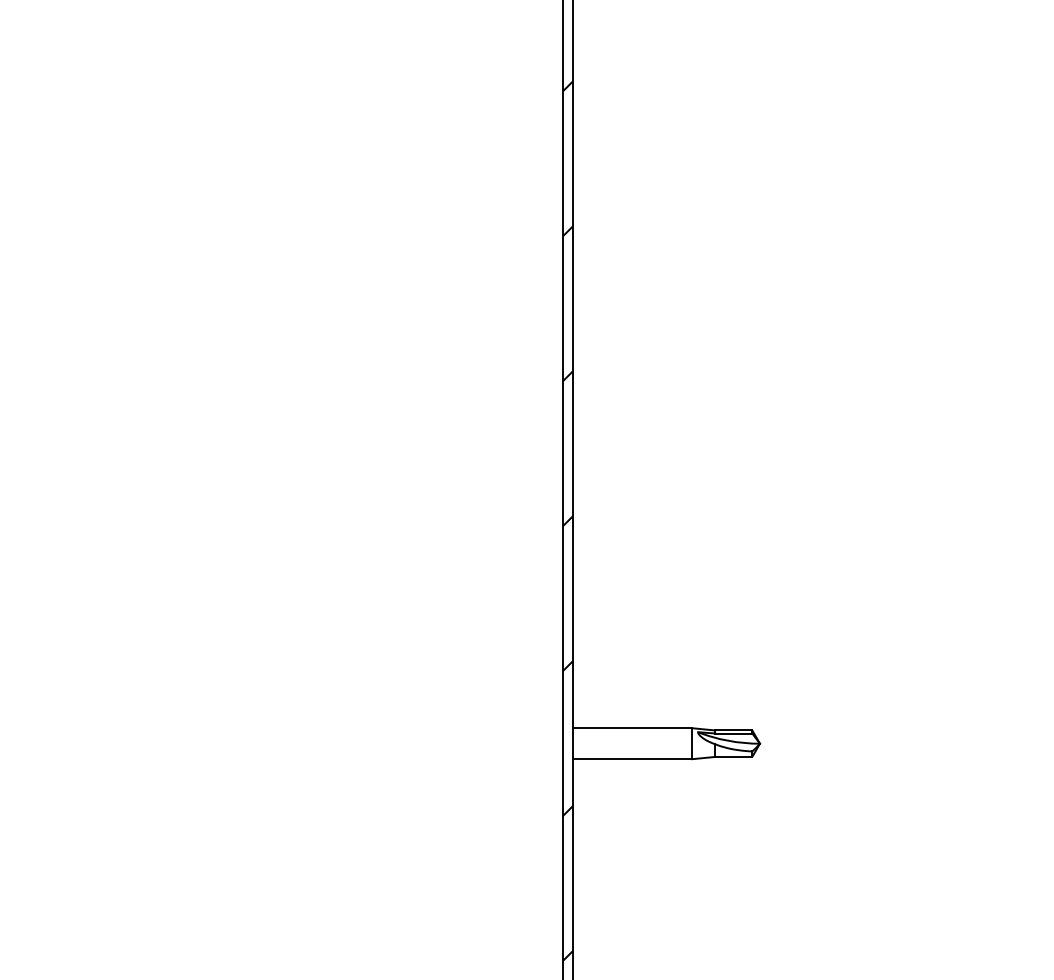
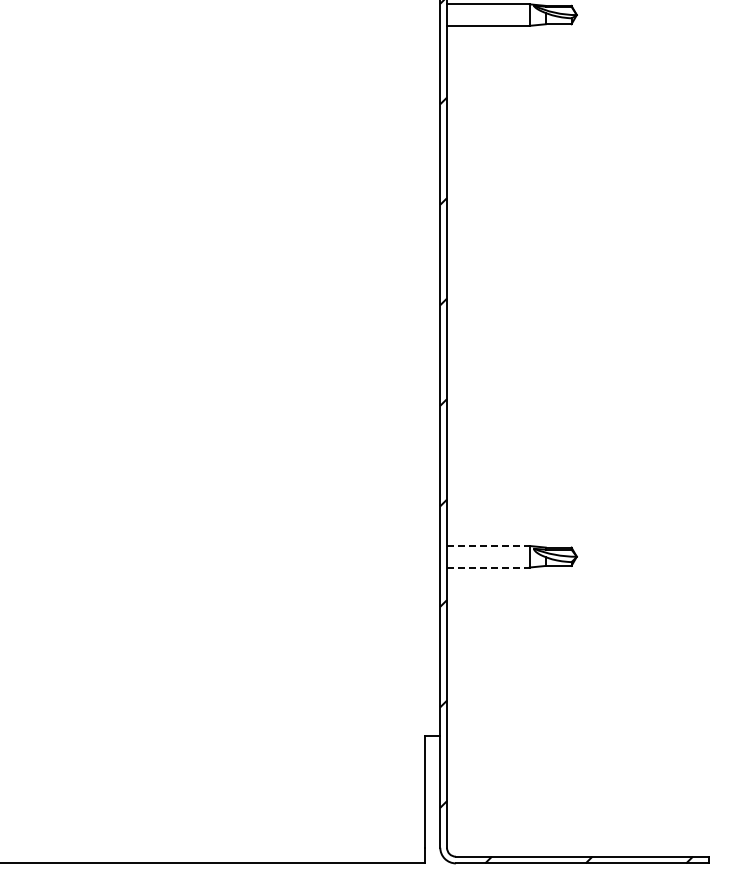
line: (632, 728) -> (488, 546), solid -> dashed
line: (632, 759) -> (488, 567), solid -> dashed

